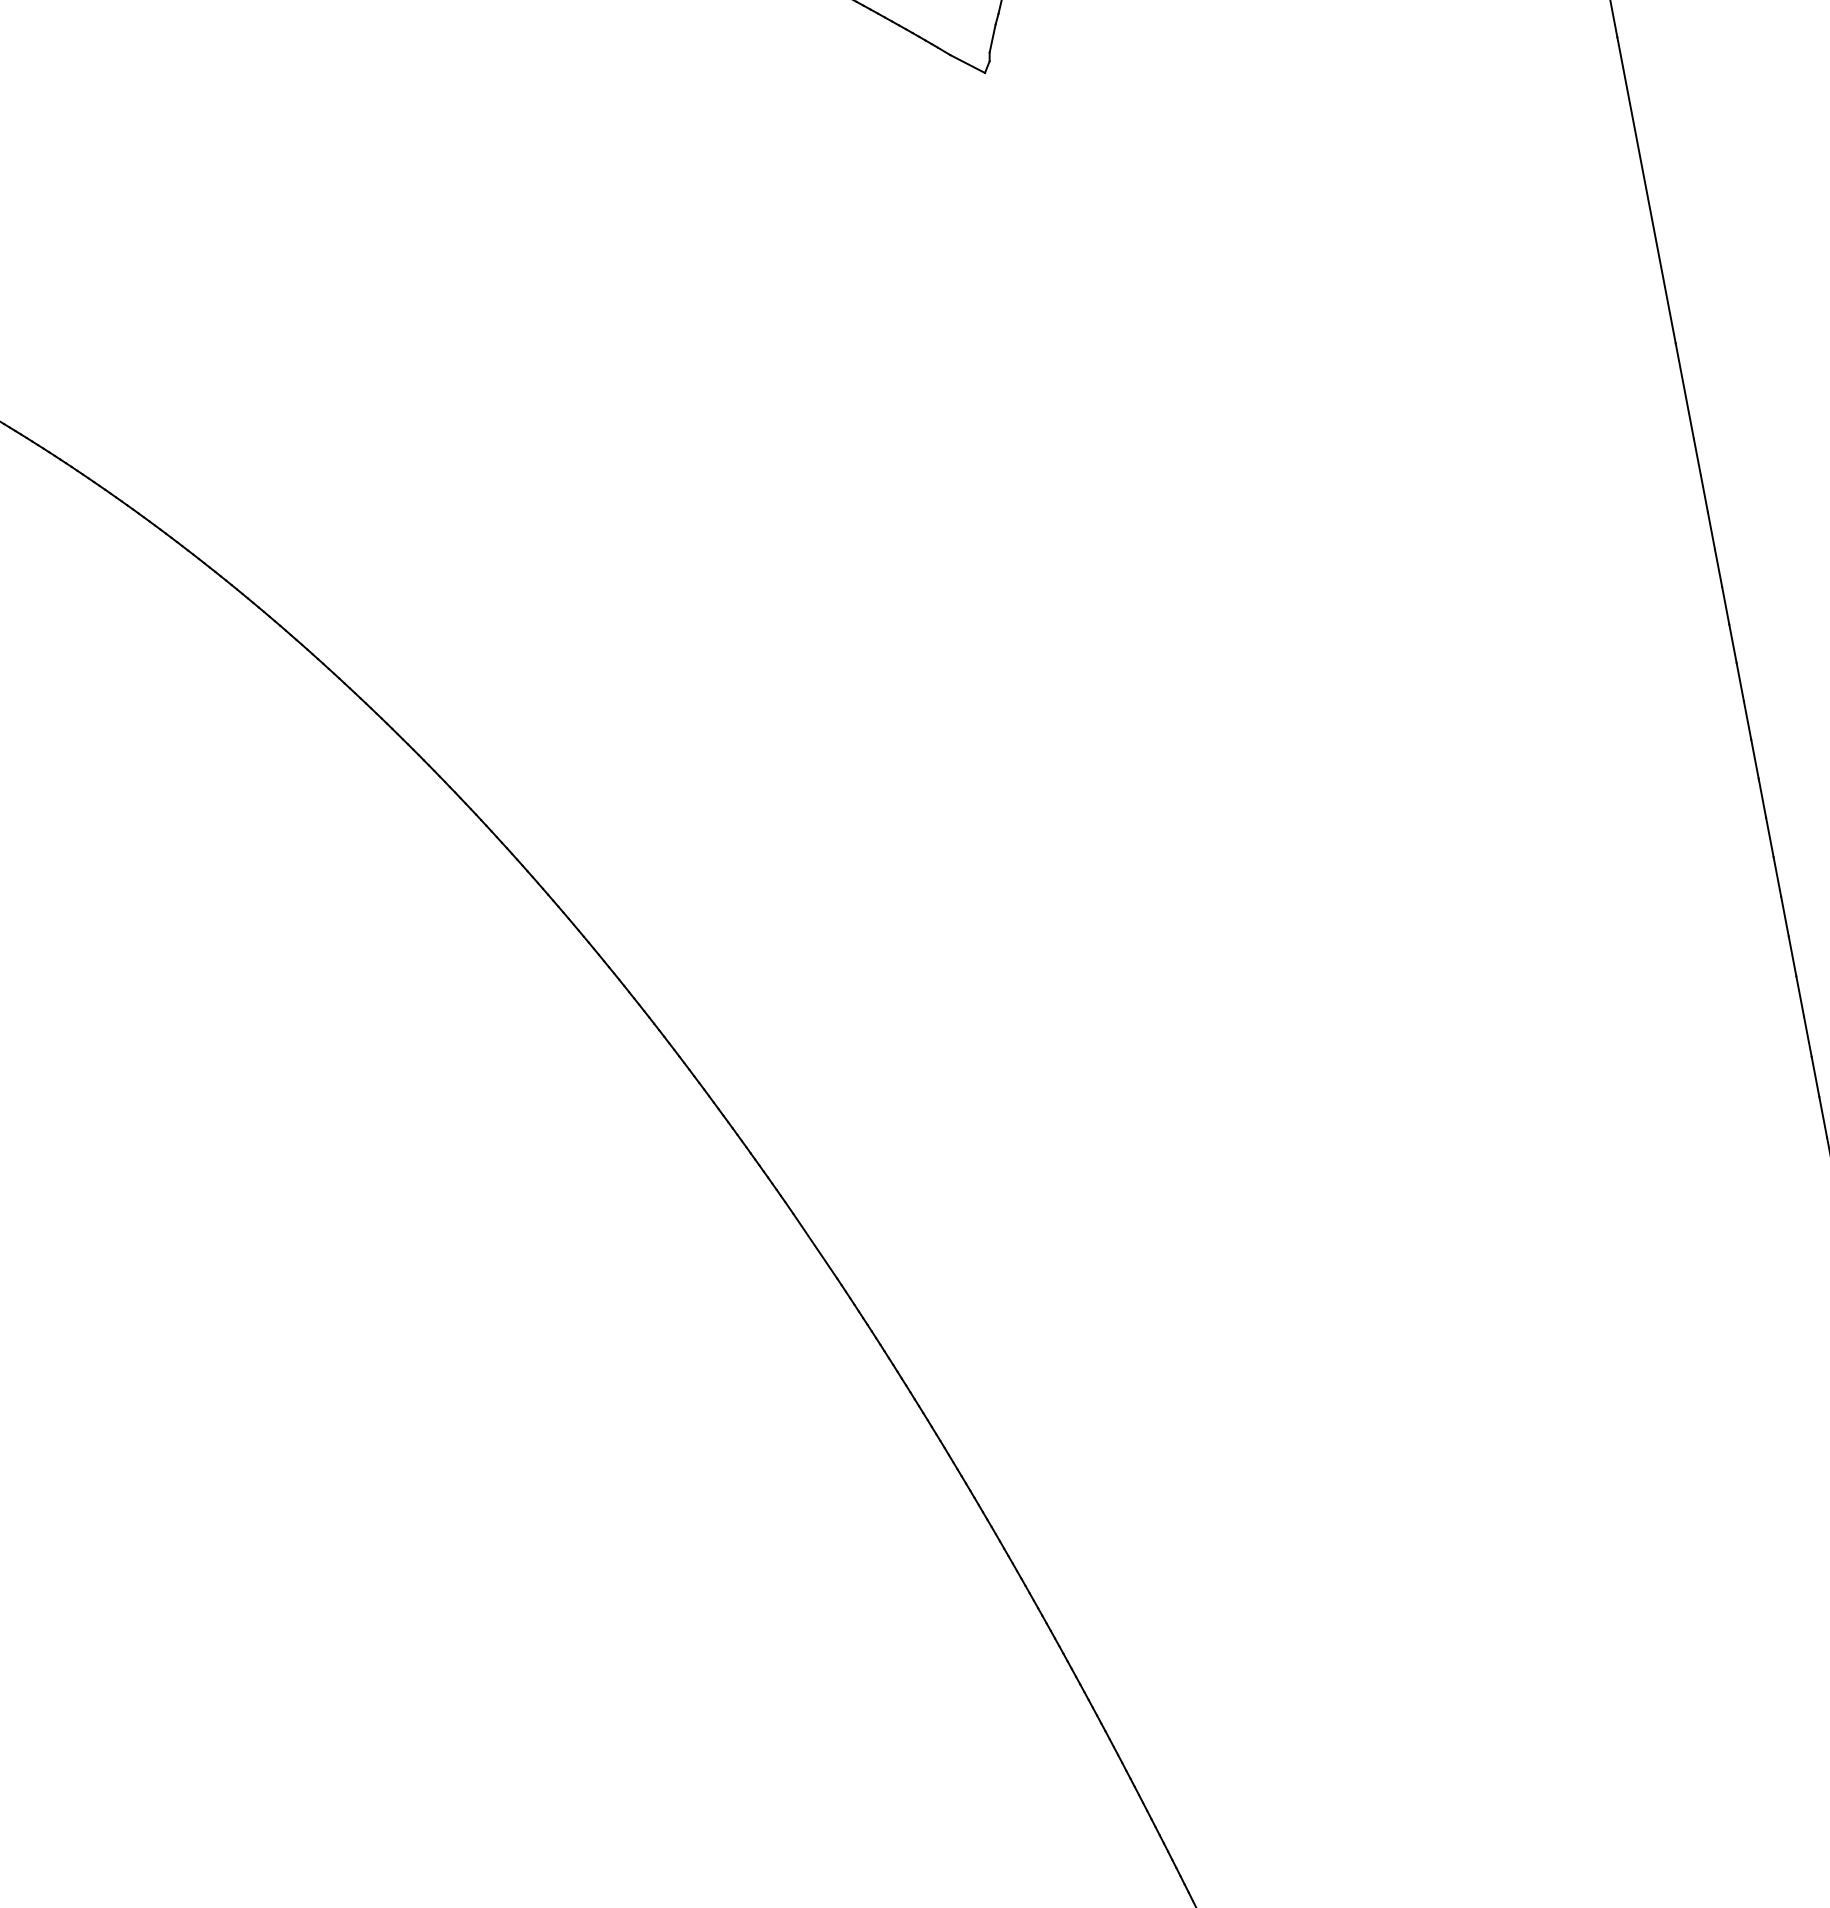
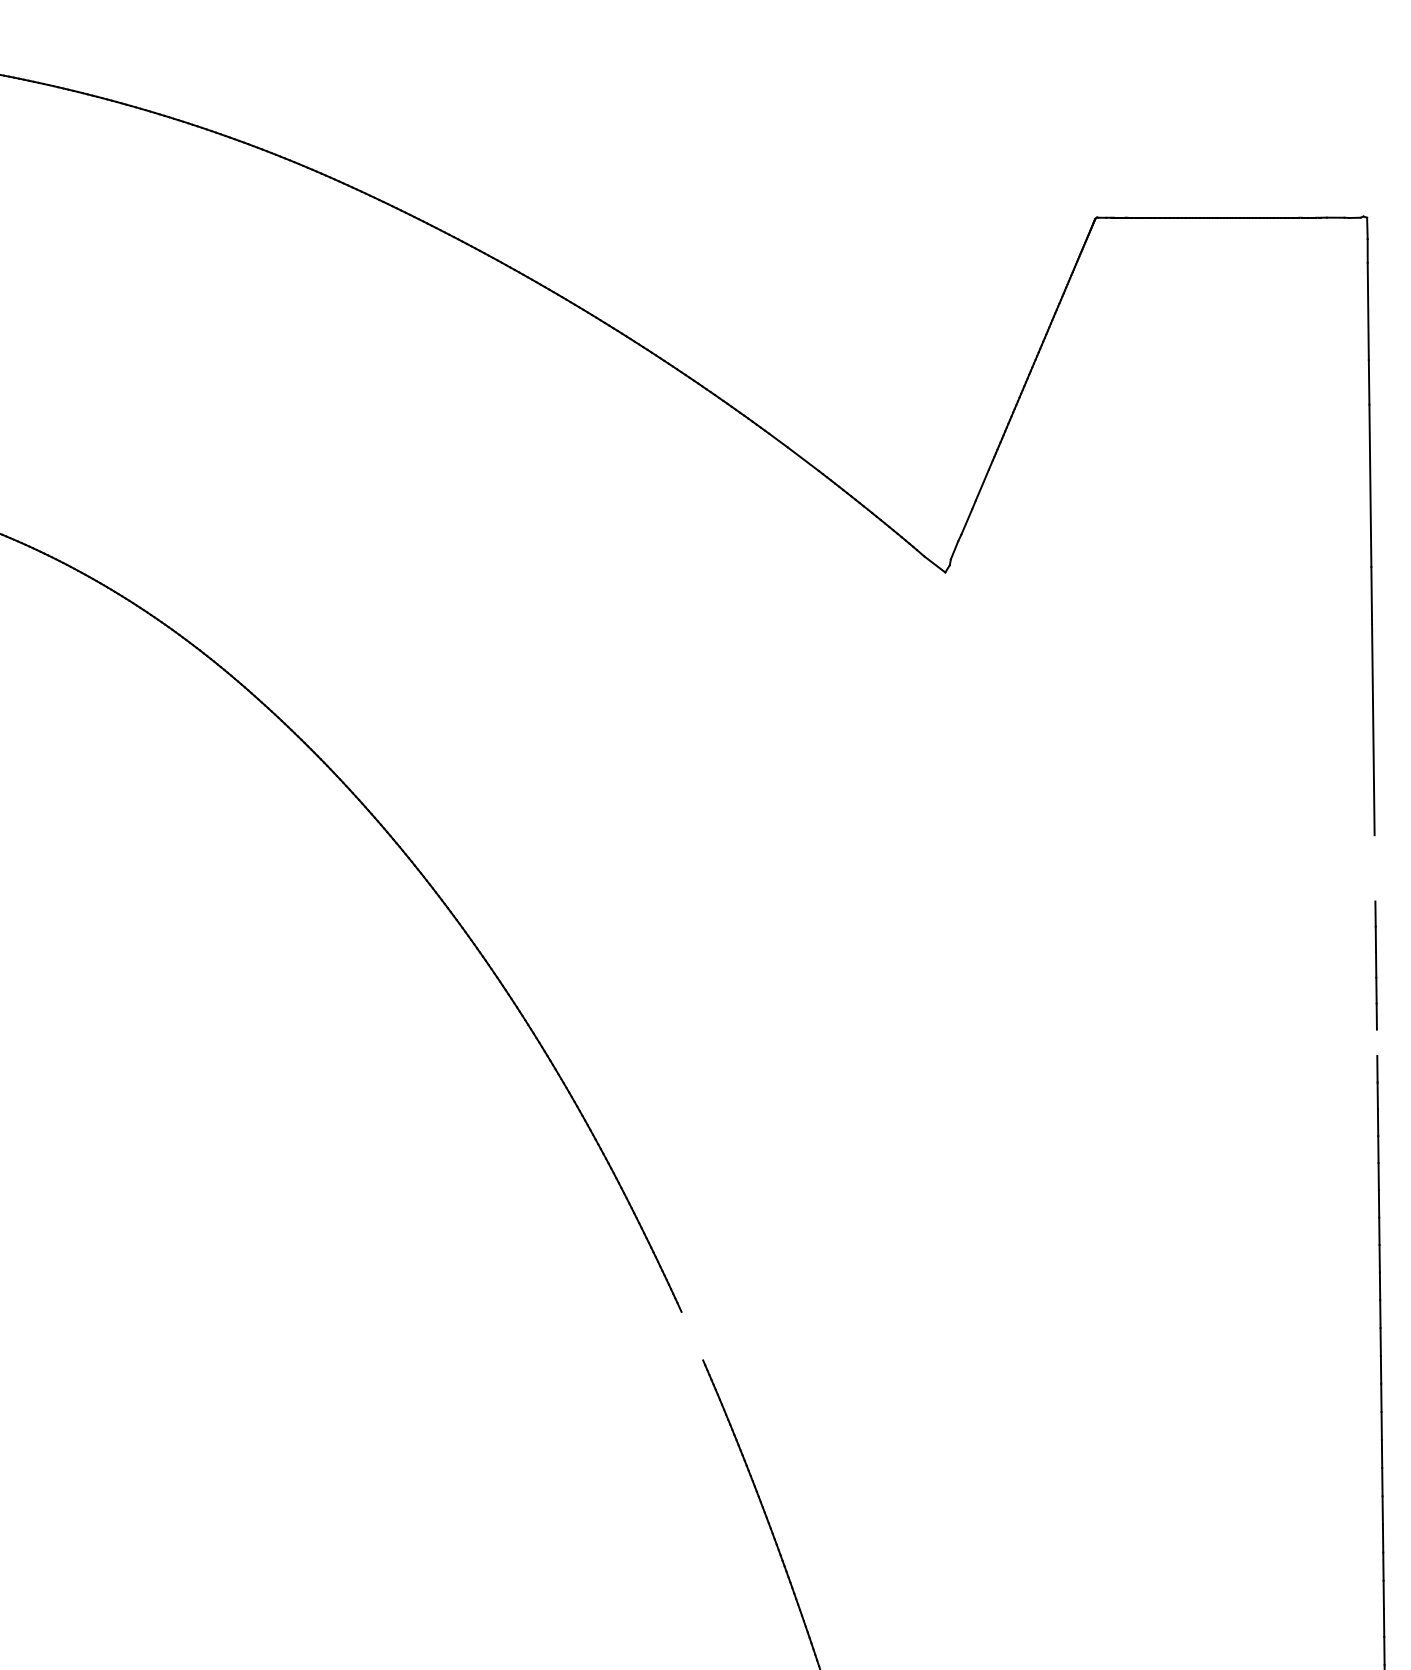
line: (1684, 391) -> (1374, 868), removed
line: (1731, 643) -> (1376, 1042), removed
line: (815, 1245) -> (692, 1335), removed

